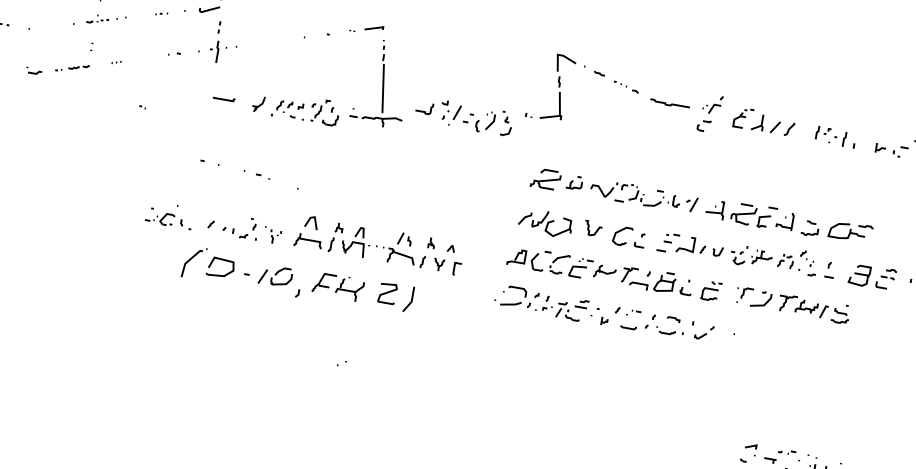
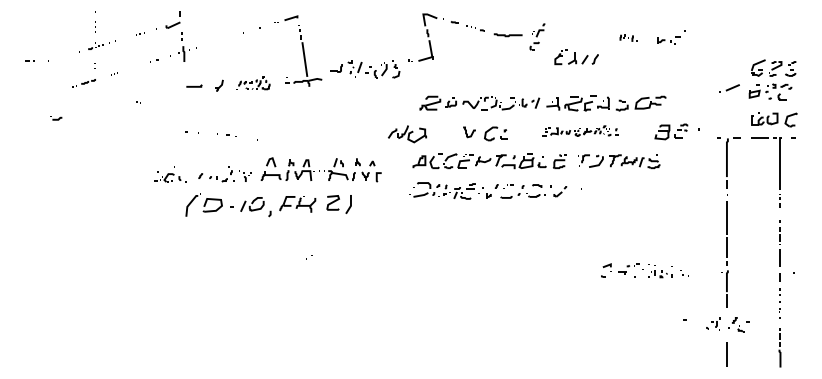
part: (33, 71) -> (56, 118), moved
part: (306, 109) -> (253, 83), size x0.7
part: (764, 122) -> (576, 57), moved
part: (835, 137) -> (628, 38), size x0.6
part: (545, 223) -> (407, 134), moved
part: (746, 253) -> (580, 130), size x0.6

